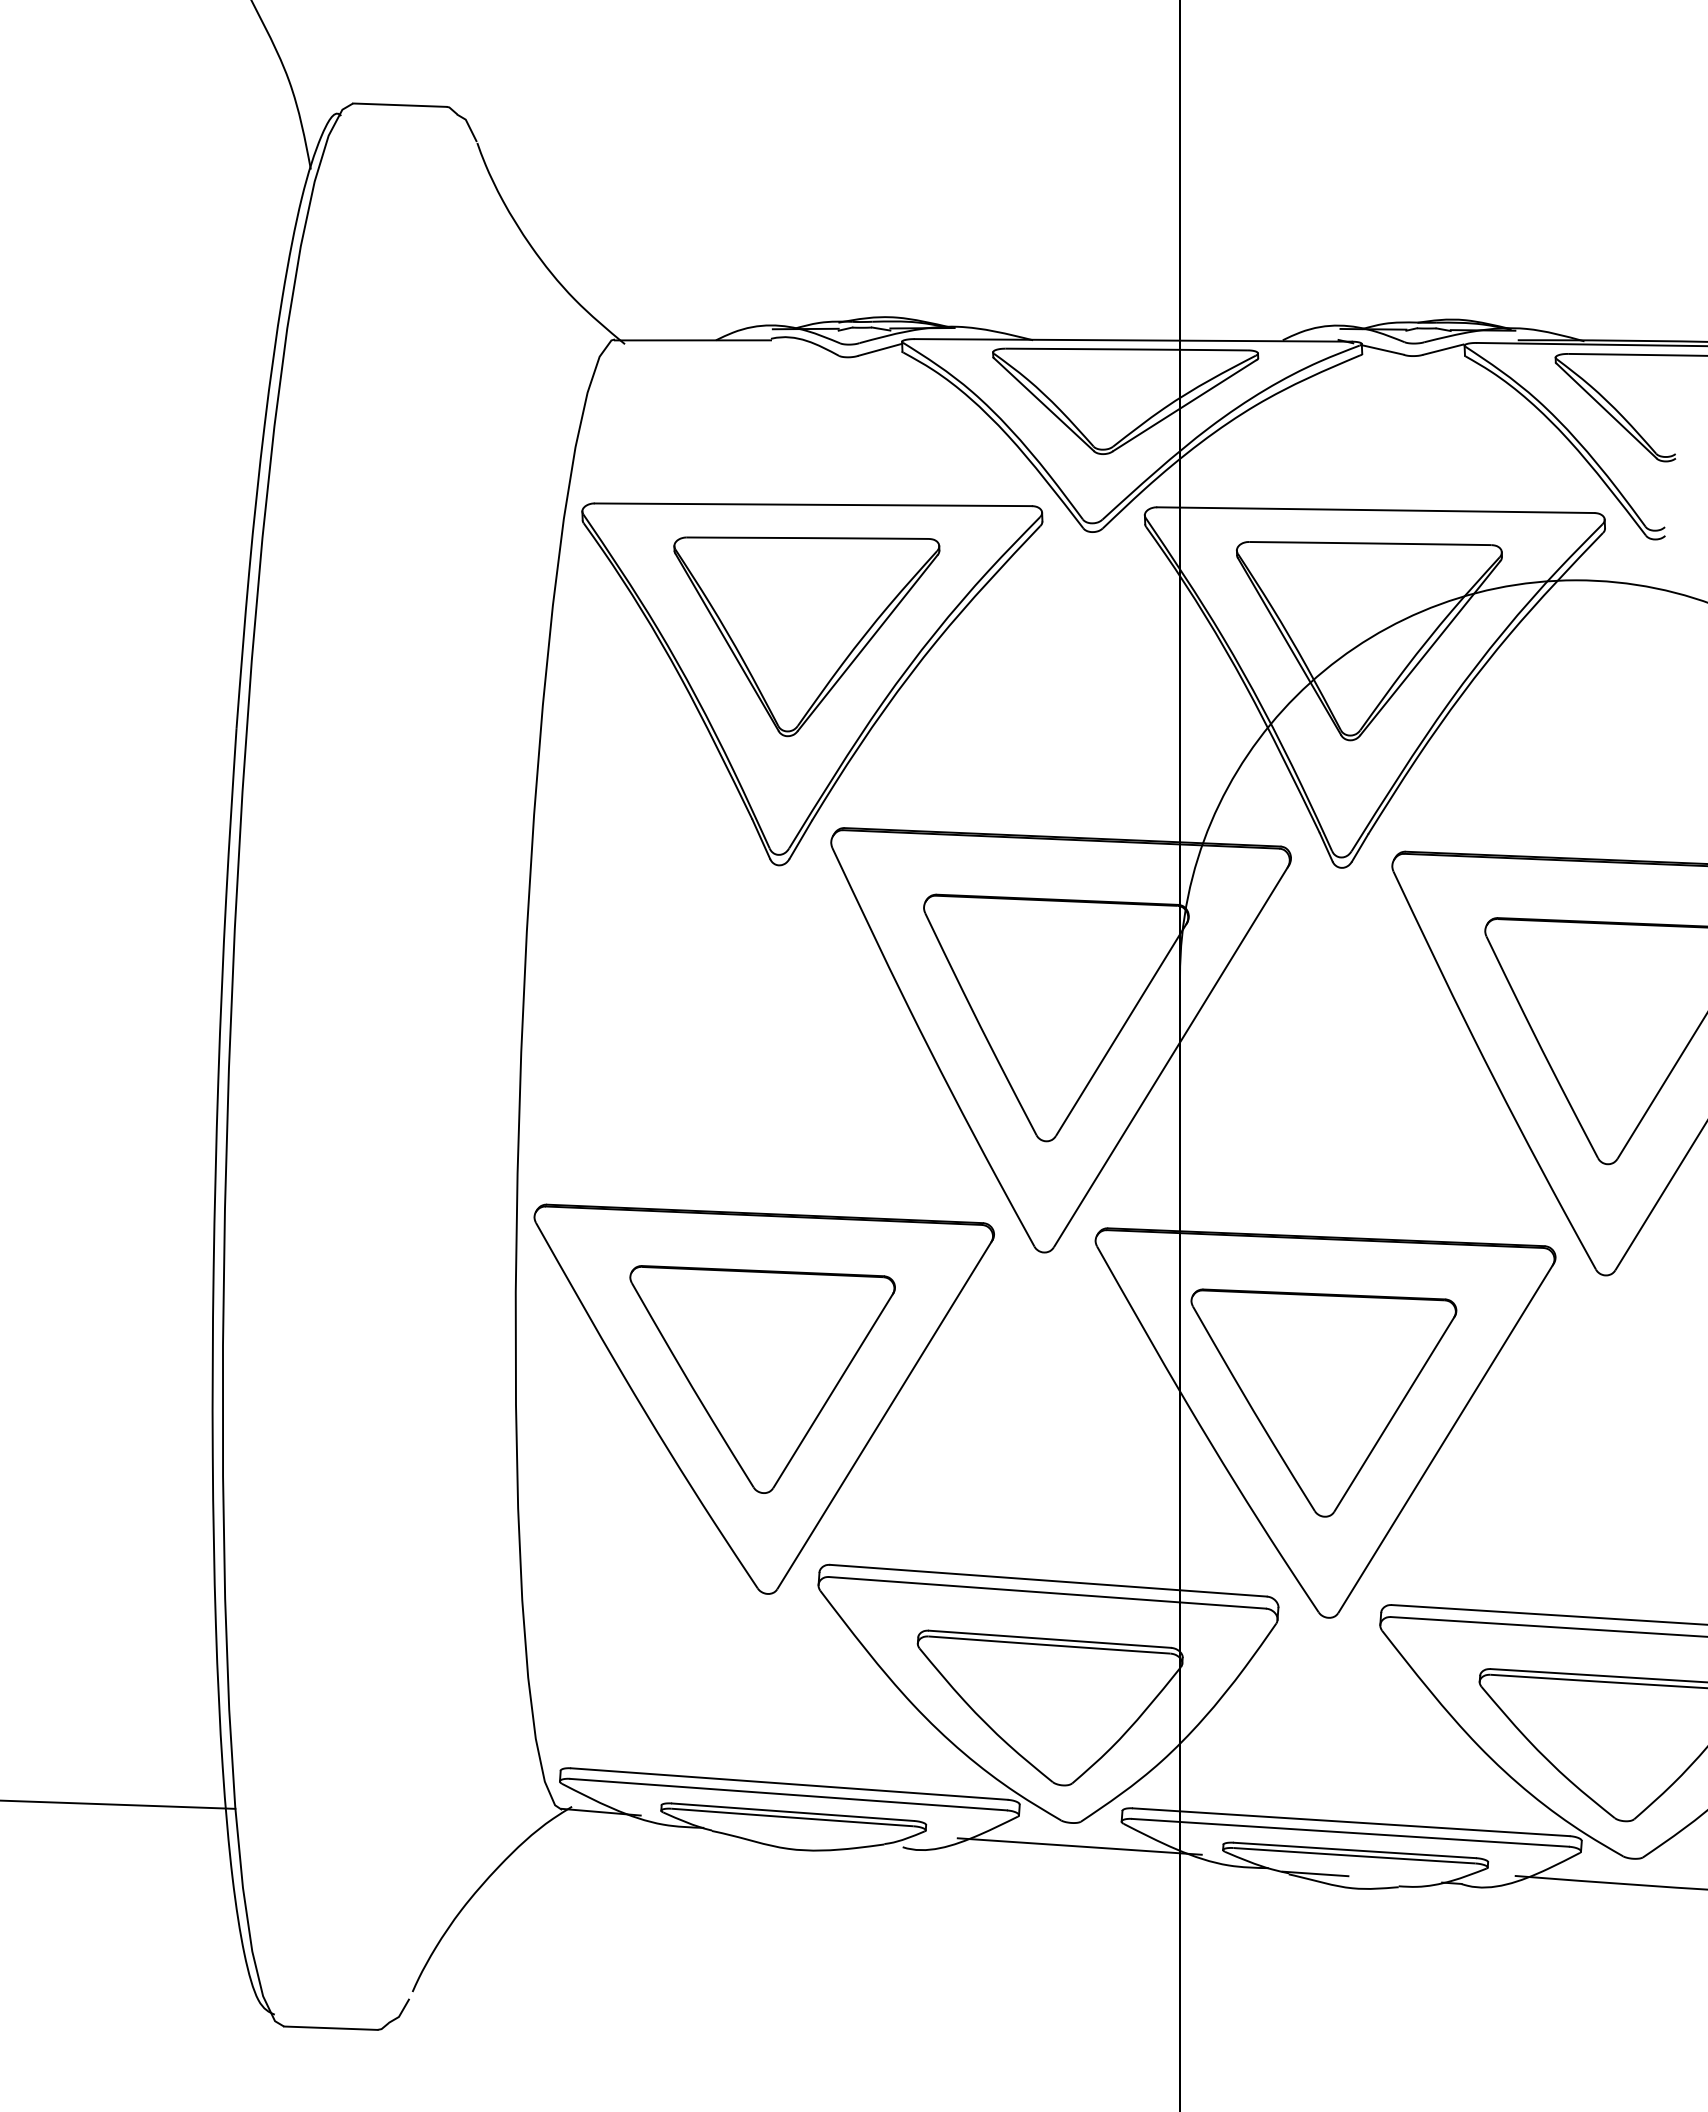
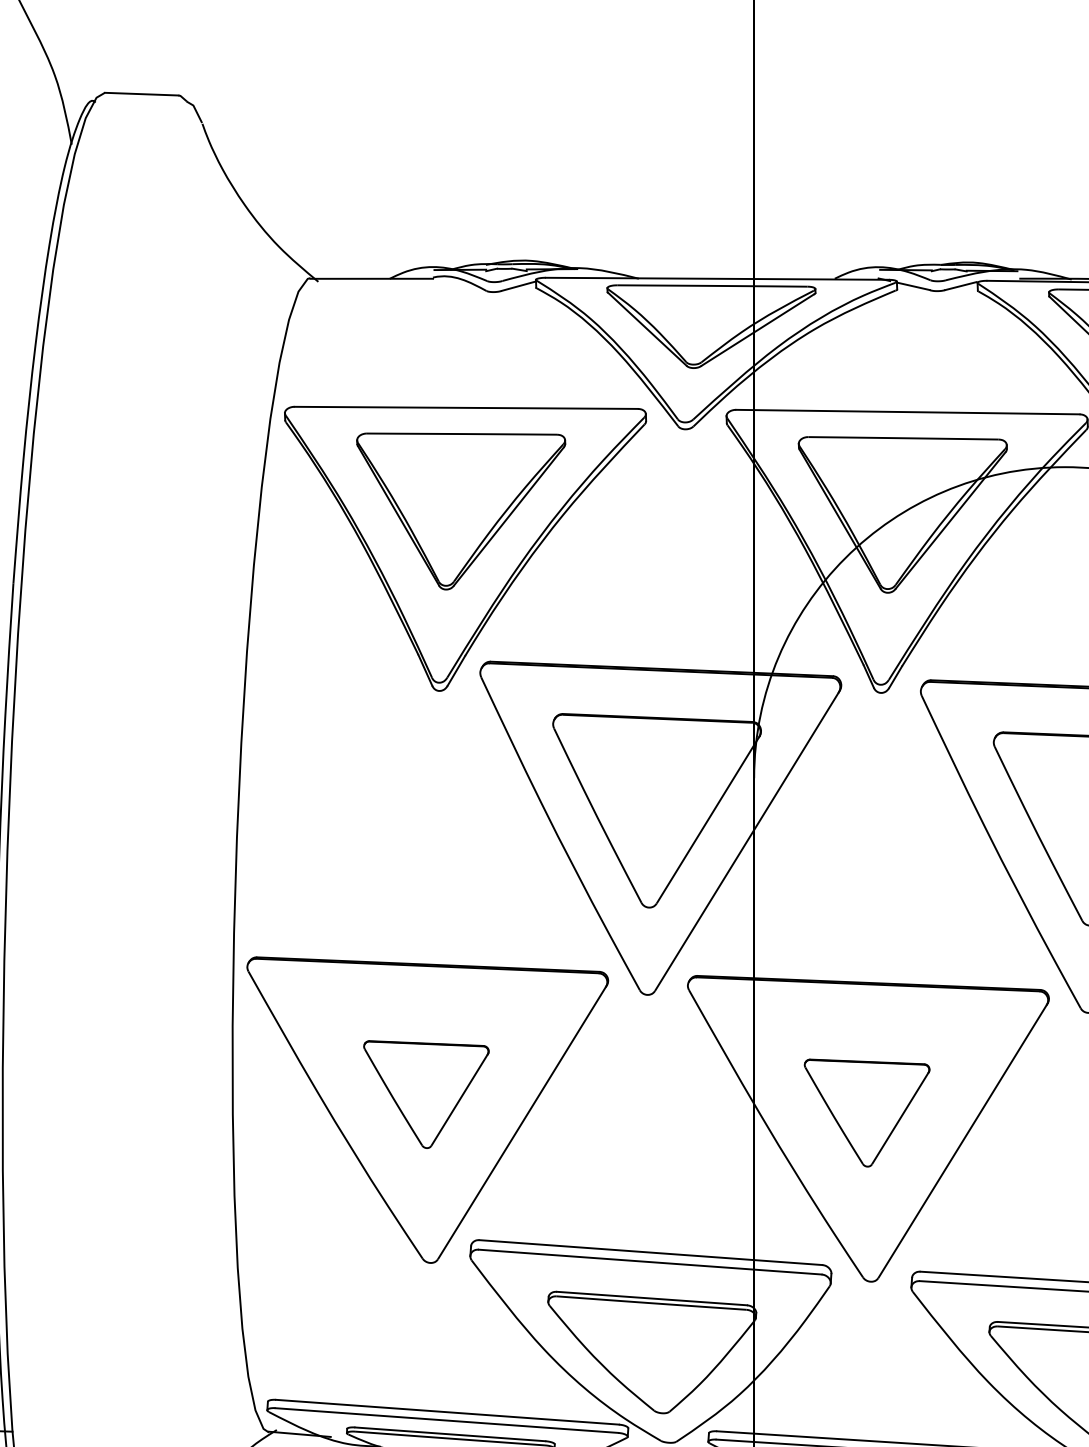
part: (762, 1379) -> (426, 1094), size x0.6
part: (1323, 1402) -> (866, 1112), size x0.6

